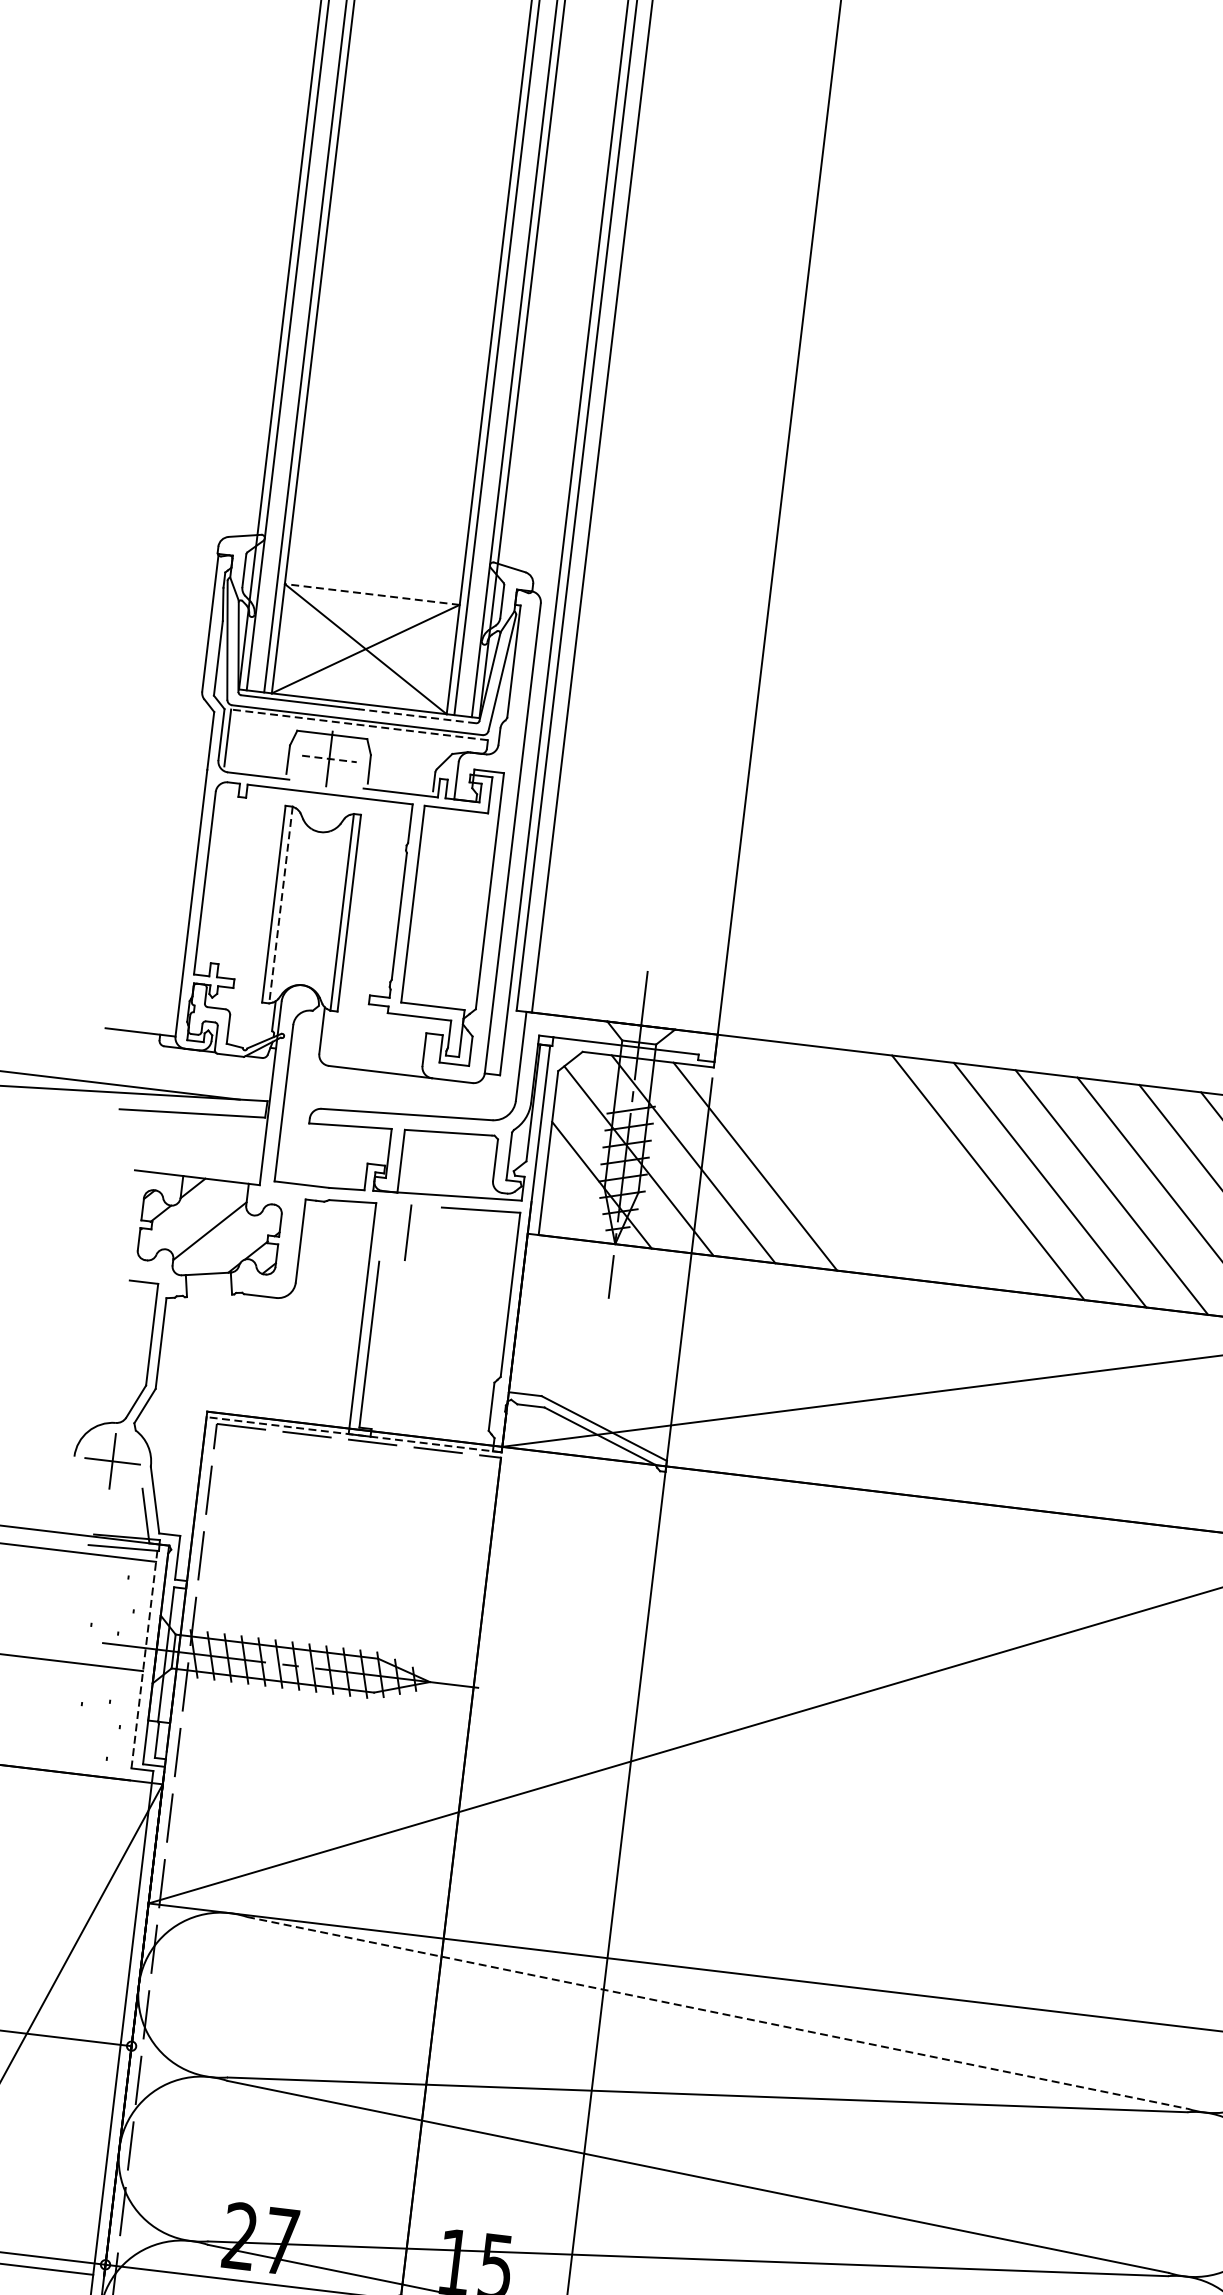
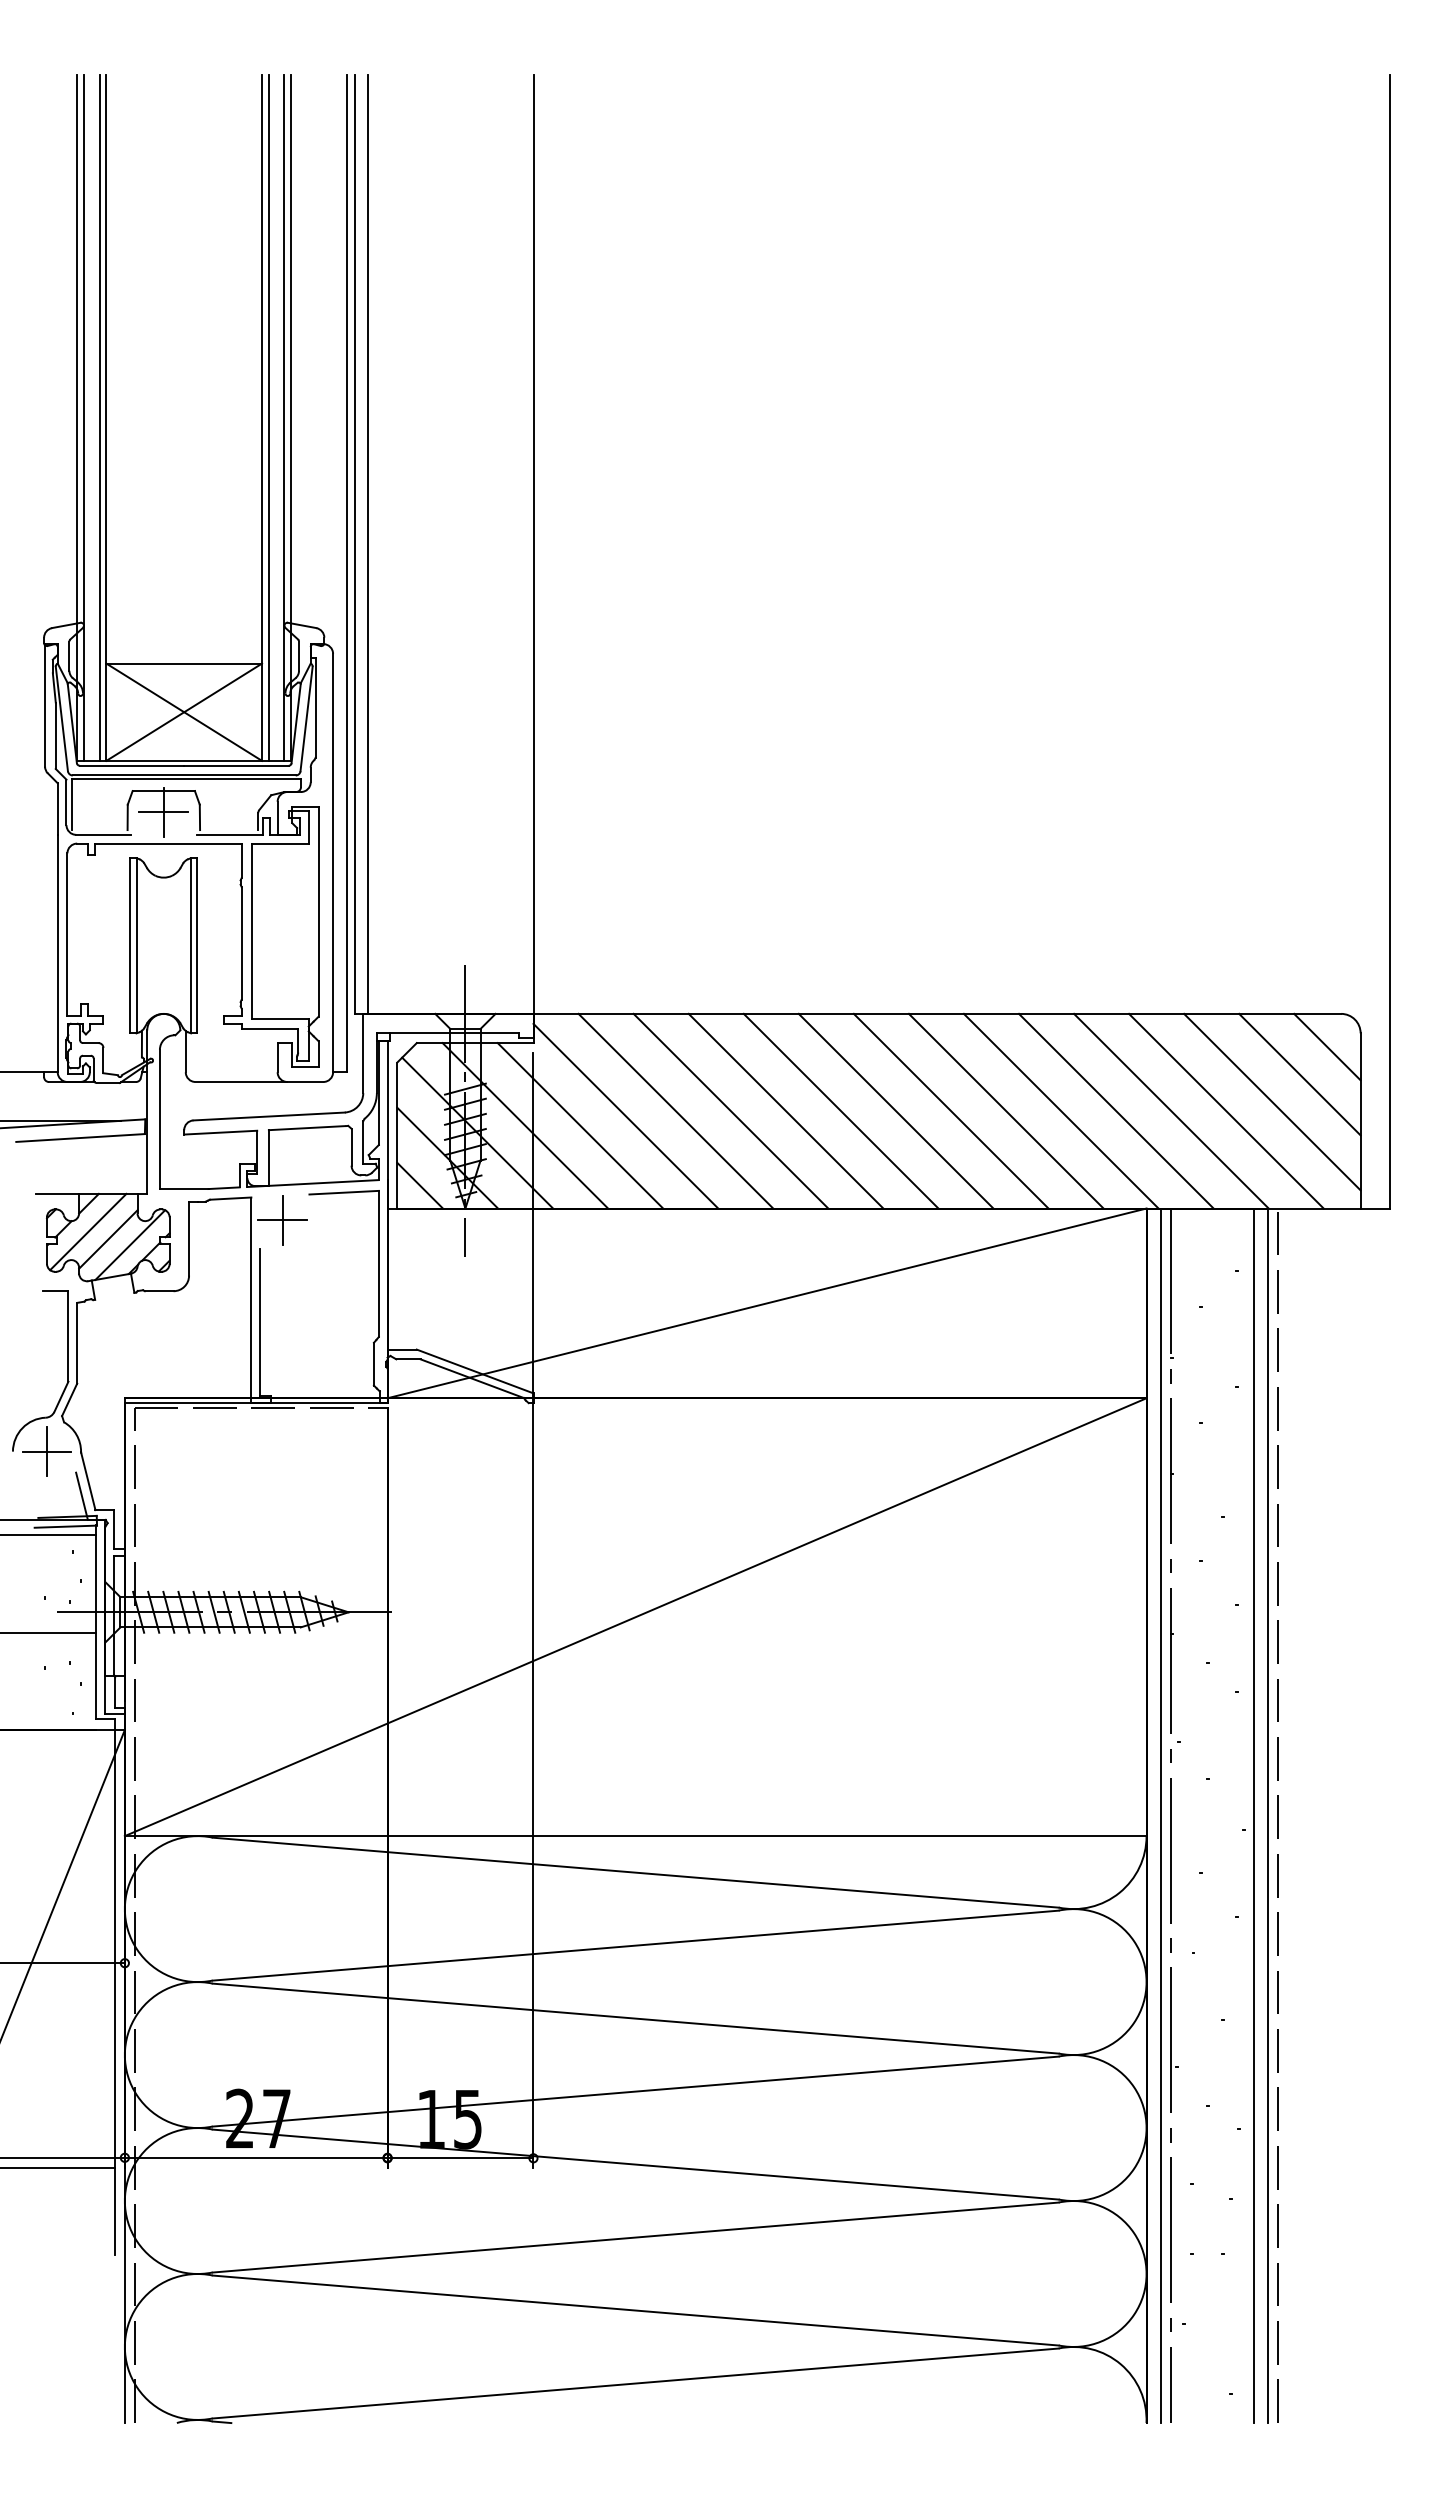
line: (372, 594) -> (184, 663), dashed -> solid
line: (416, 715) -> (235, 765), dashed -> solid
line: (359, 724) -> (186, 779), dashed -> solid
line: (330, 759) -> (164, 812), dashed -> solid
line: (280, 904) -> (136, 945), dashed -> solid
line: (807, 1161) -> (625, 1115), added
line: (864, 1162) -> (675, 1110), added
line: (926, 1169) -> (730, 1110), added
line: (566, 1212) -> (419, 1185), added
line: (188, 1219) -> (88, 1231), added
line: (408, 1233) -> (282, 1220), added
line: (234, 1239) -> (130, 1244), added
line: (353, 1435) -> (255, 1403), dashed -> solid
line: (144, 1658) -> (95, 1621), dashed -> solid
line: (718, 2012) -> (636, 1872), dashed -> solid

